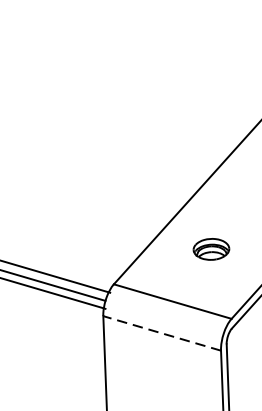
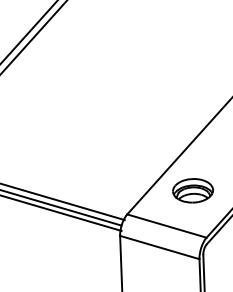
part: (210, 248) -> (192, 190), size x1.67
line: (161, 333) -> (159, 247), dashed -> solid

